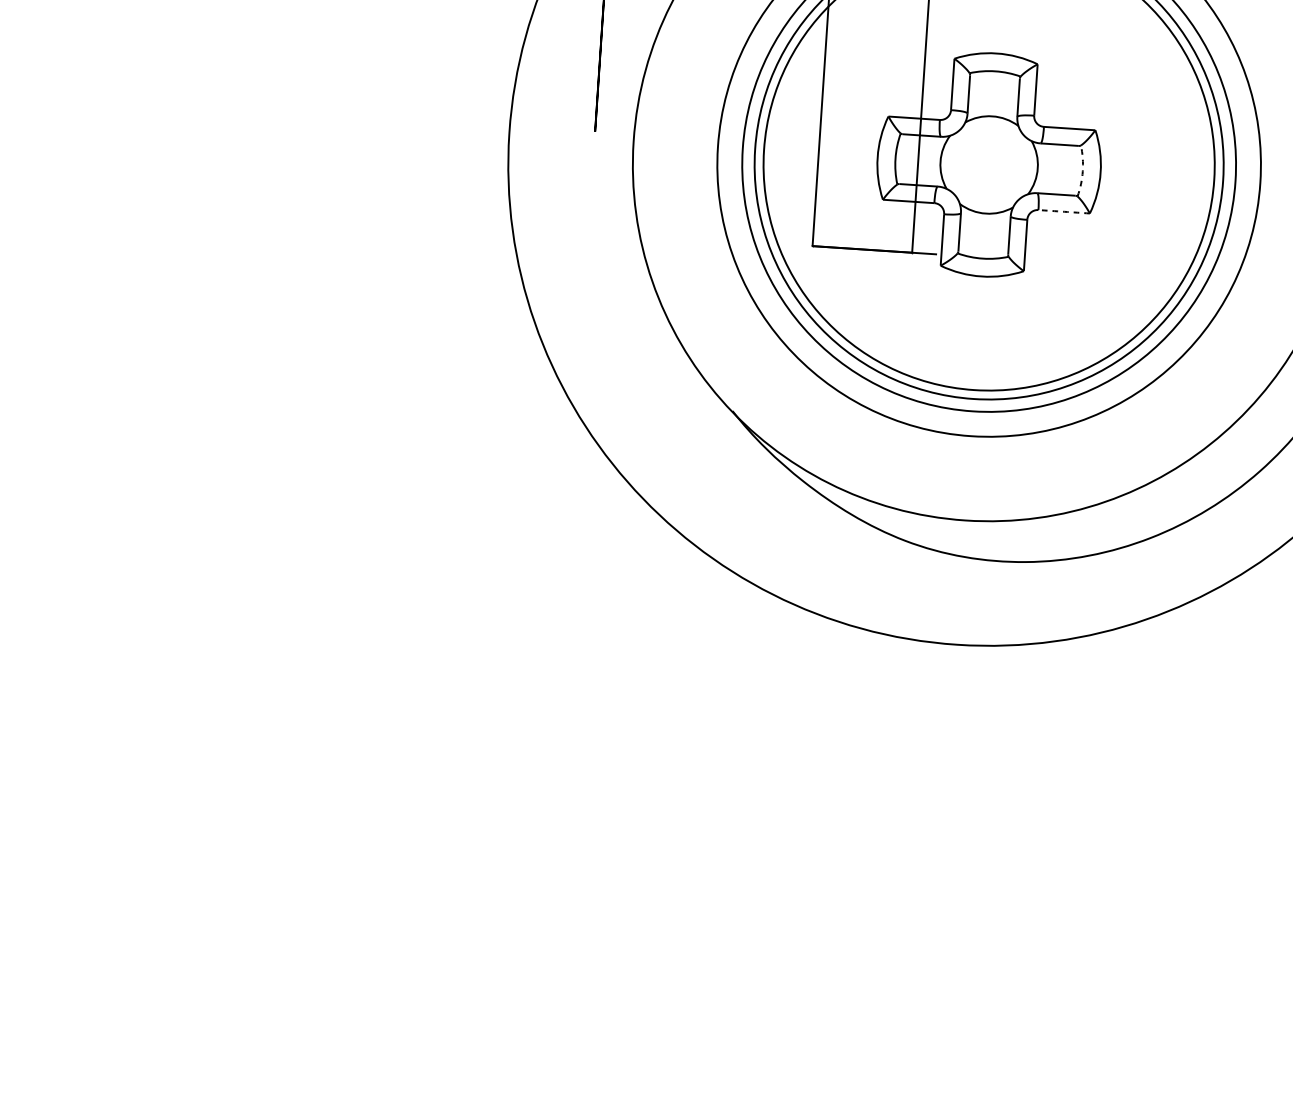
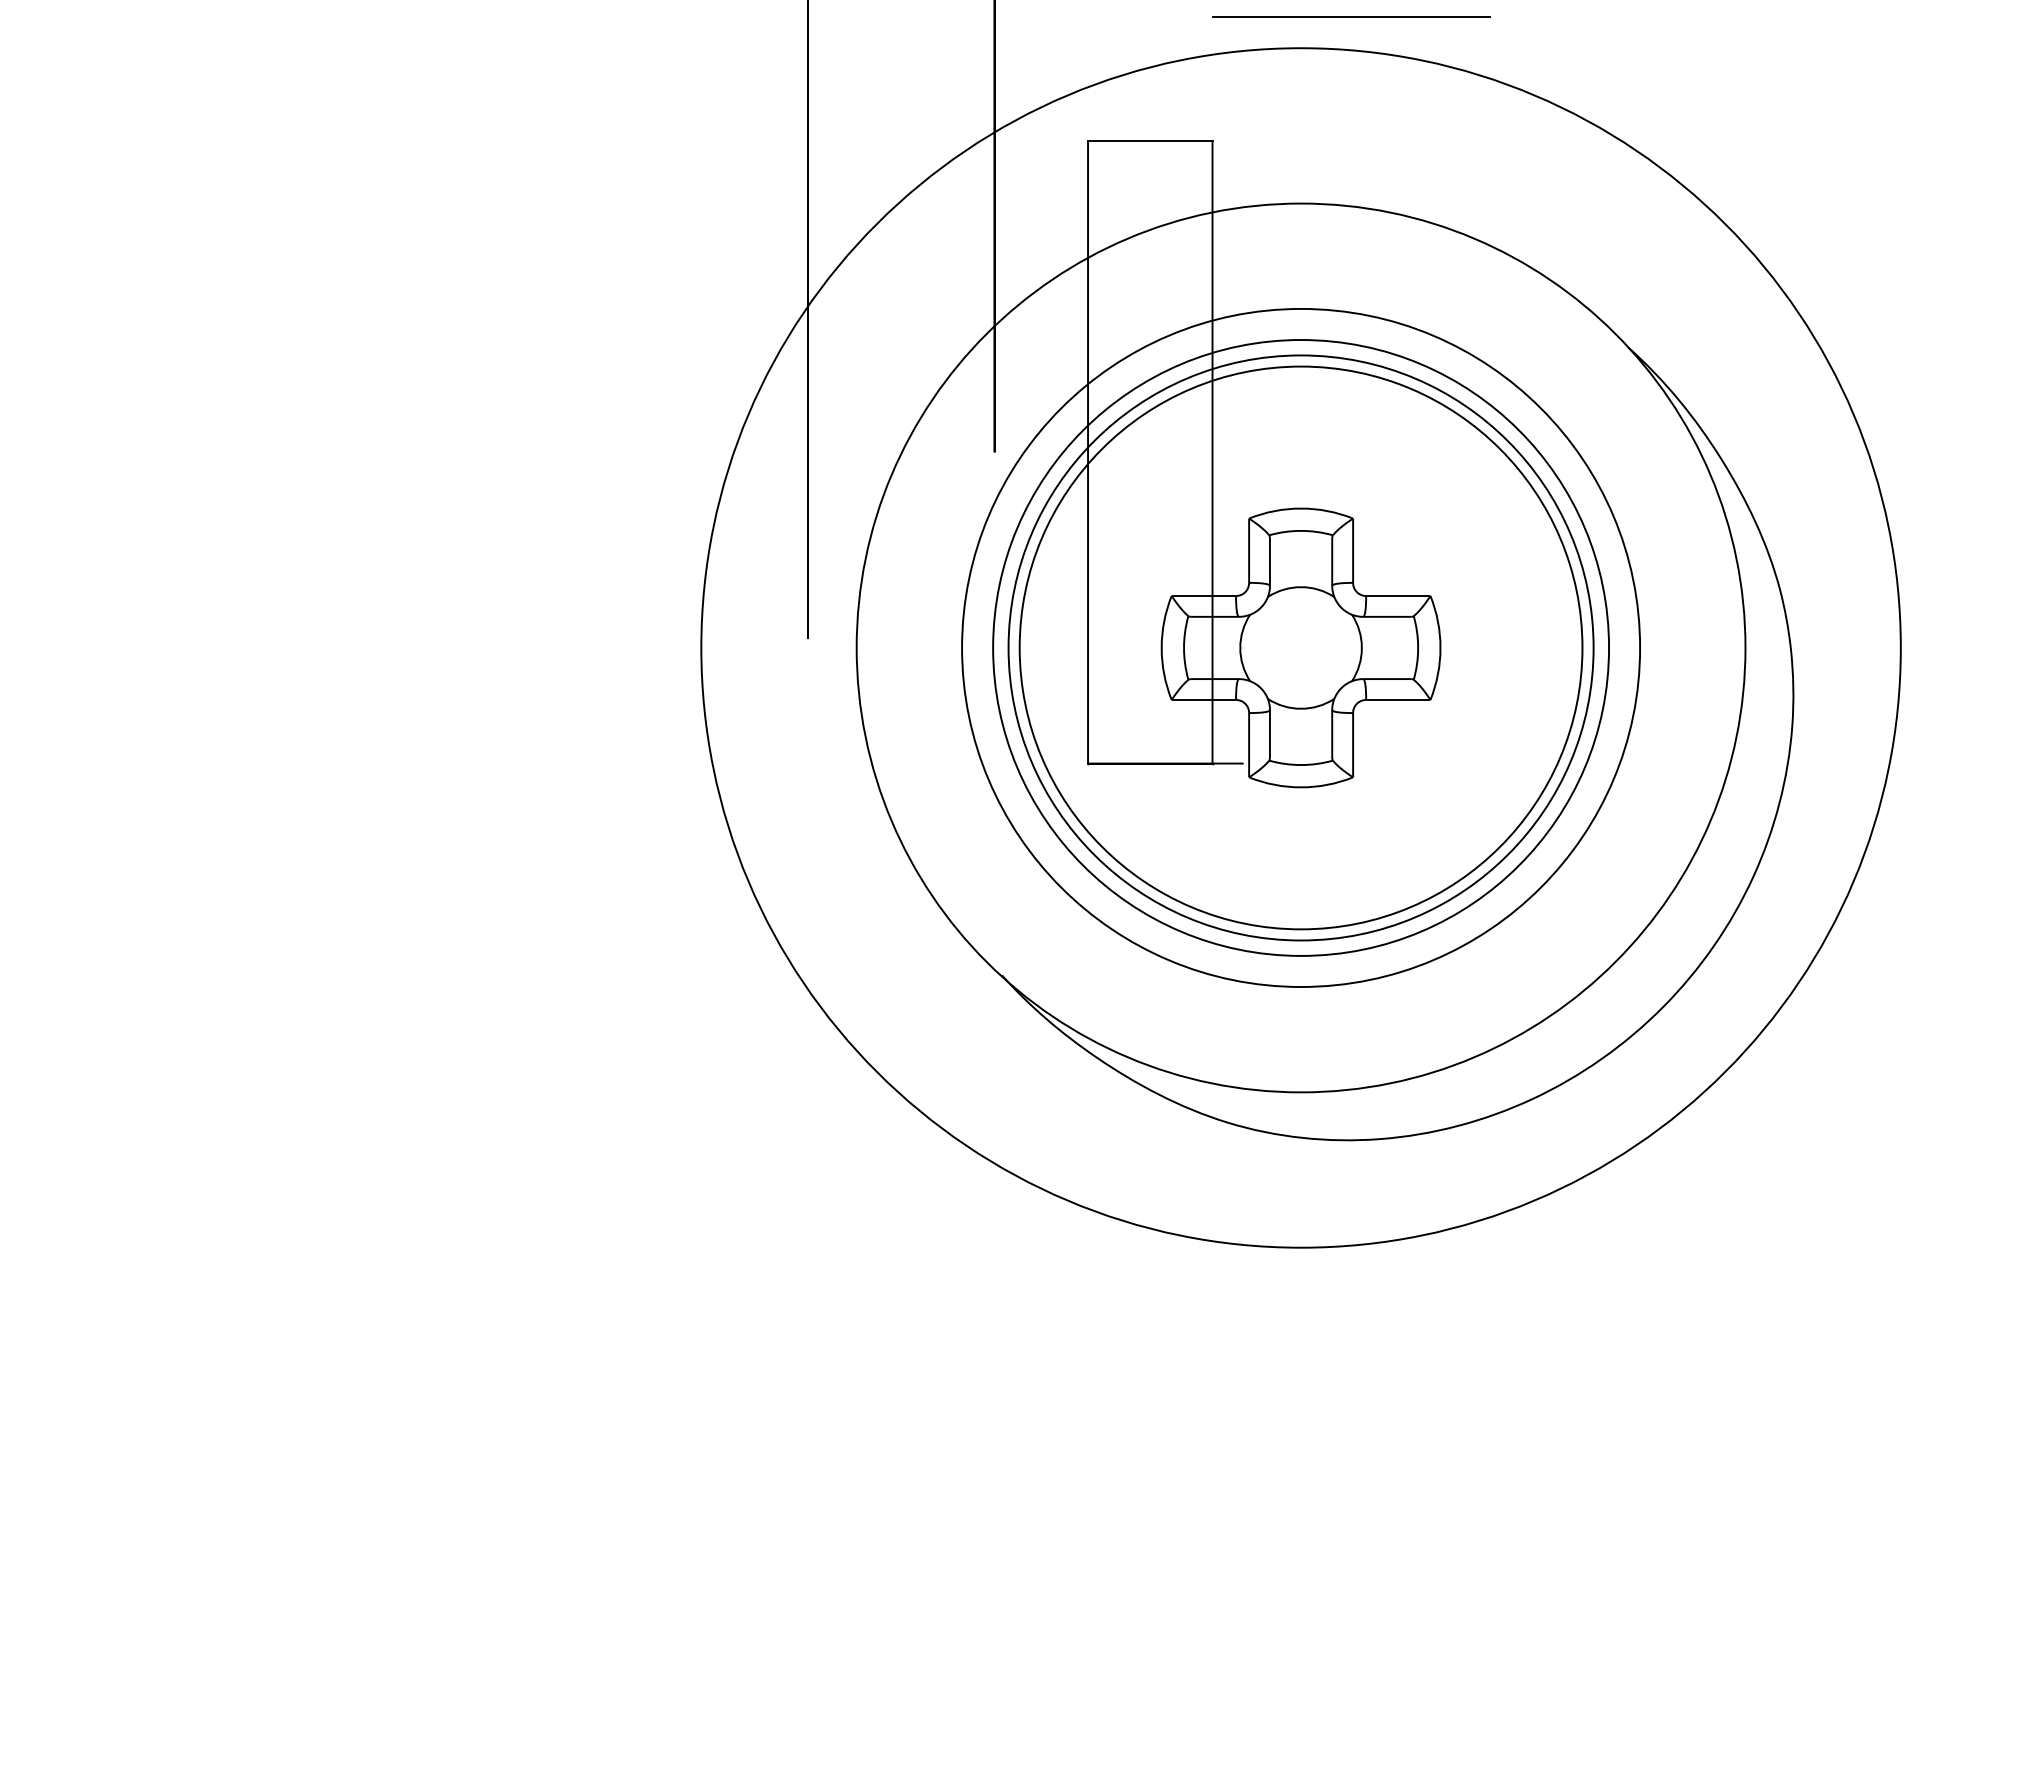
arc: (1083, 170) -> (1418, 647), dashed -> solid
arc: (1064, 212) -> (1398, 700), dashed -> solid

